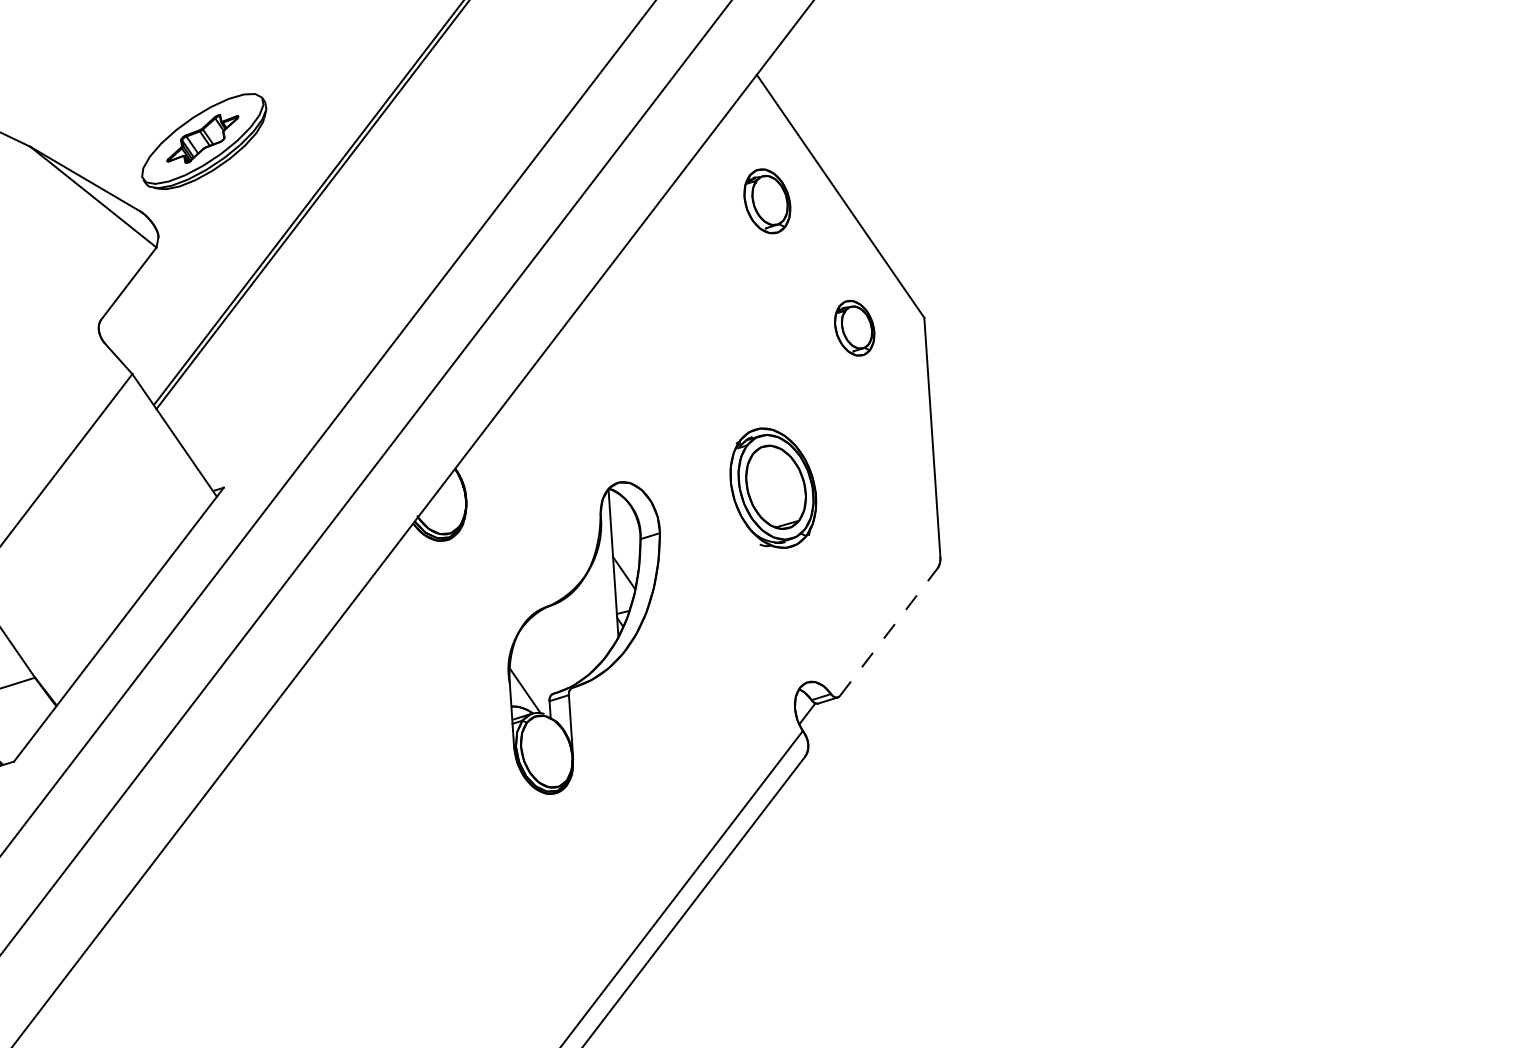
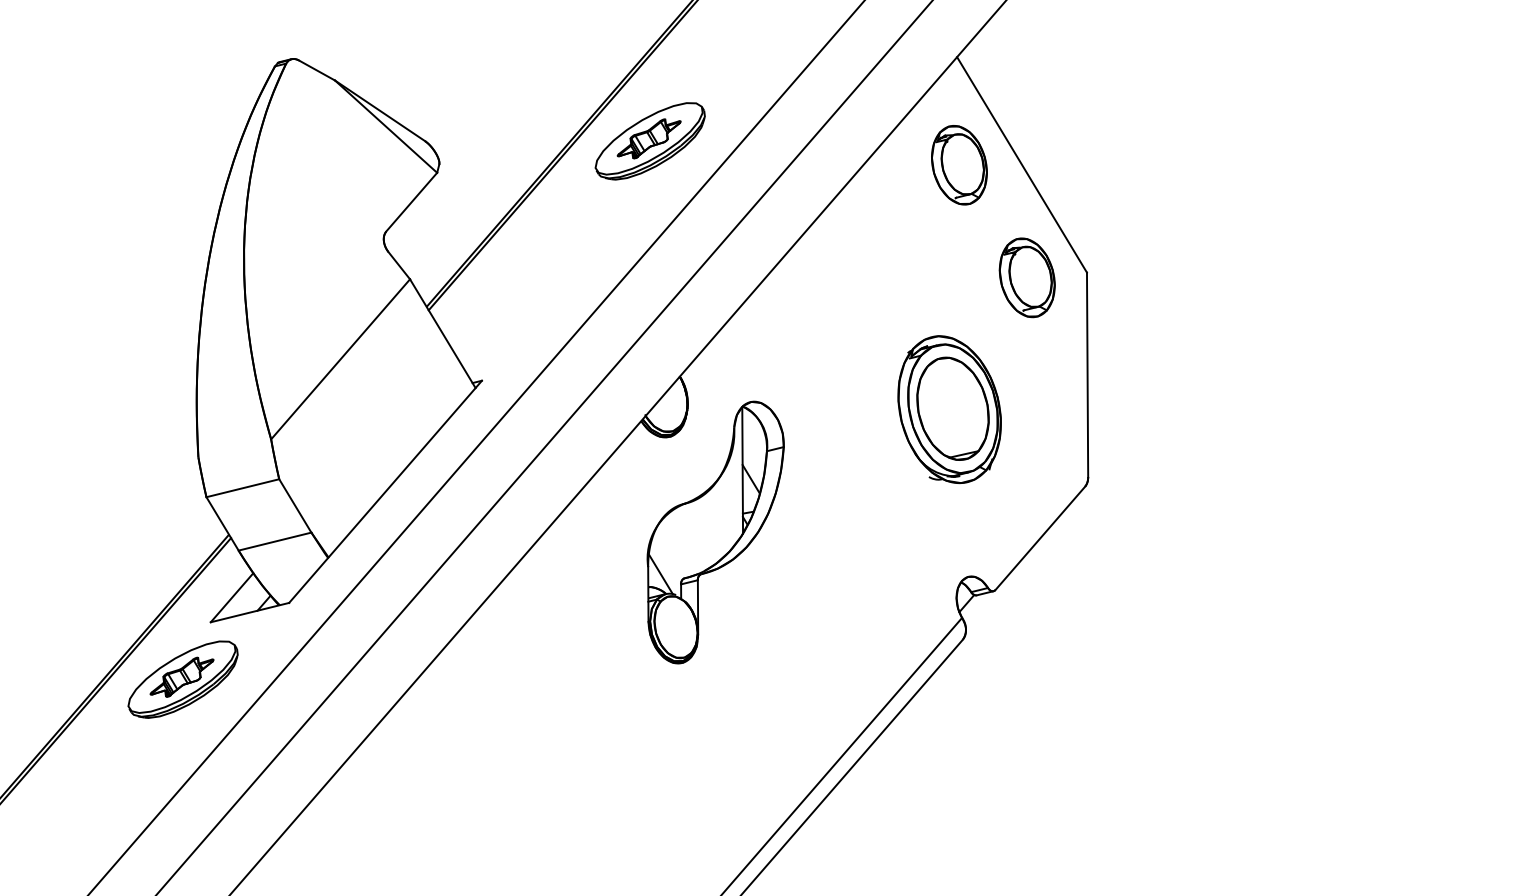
part: (203, 142) -> (649, 141), moved
part: (767, 201) -> (959, 165), size x1.43
part: (853, 327) -> (1026, 277), size x1.67
part: (773, 487) -> (949, 409), size x1.43
line: (888, 631) -> (1040, 537), dashed -> solid
part: (586, 637) -> (715, 532), moved

